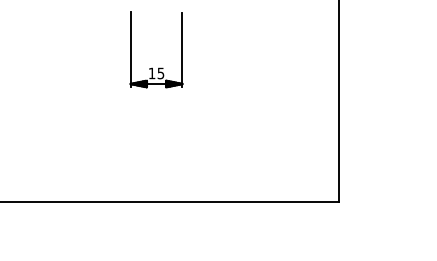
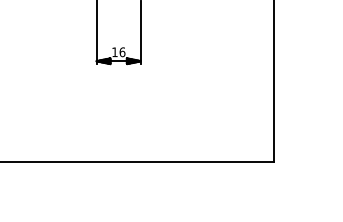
text: (160, 73) -> (122, 52), 15 -> 16

